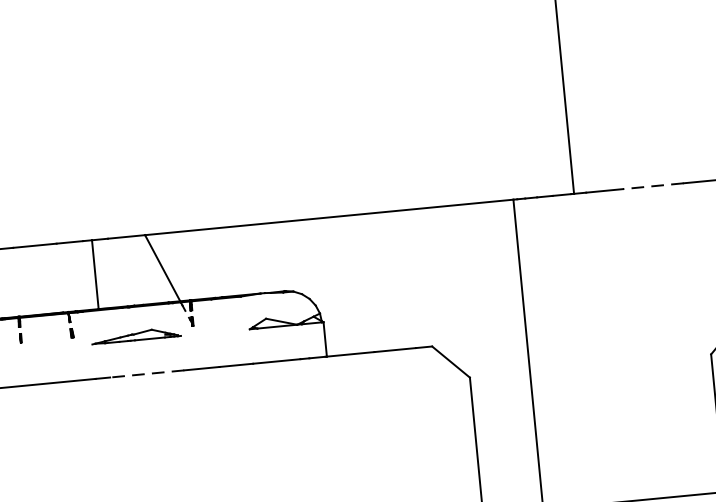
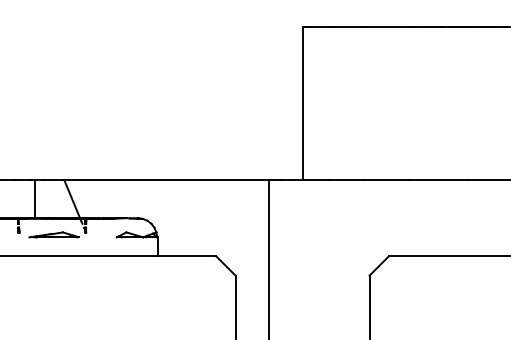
line: (652, 185) -> (346, 179), dashed -> solid
line: (147, 373) -> (58, 256), dashed -> solid

